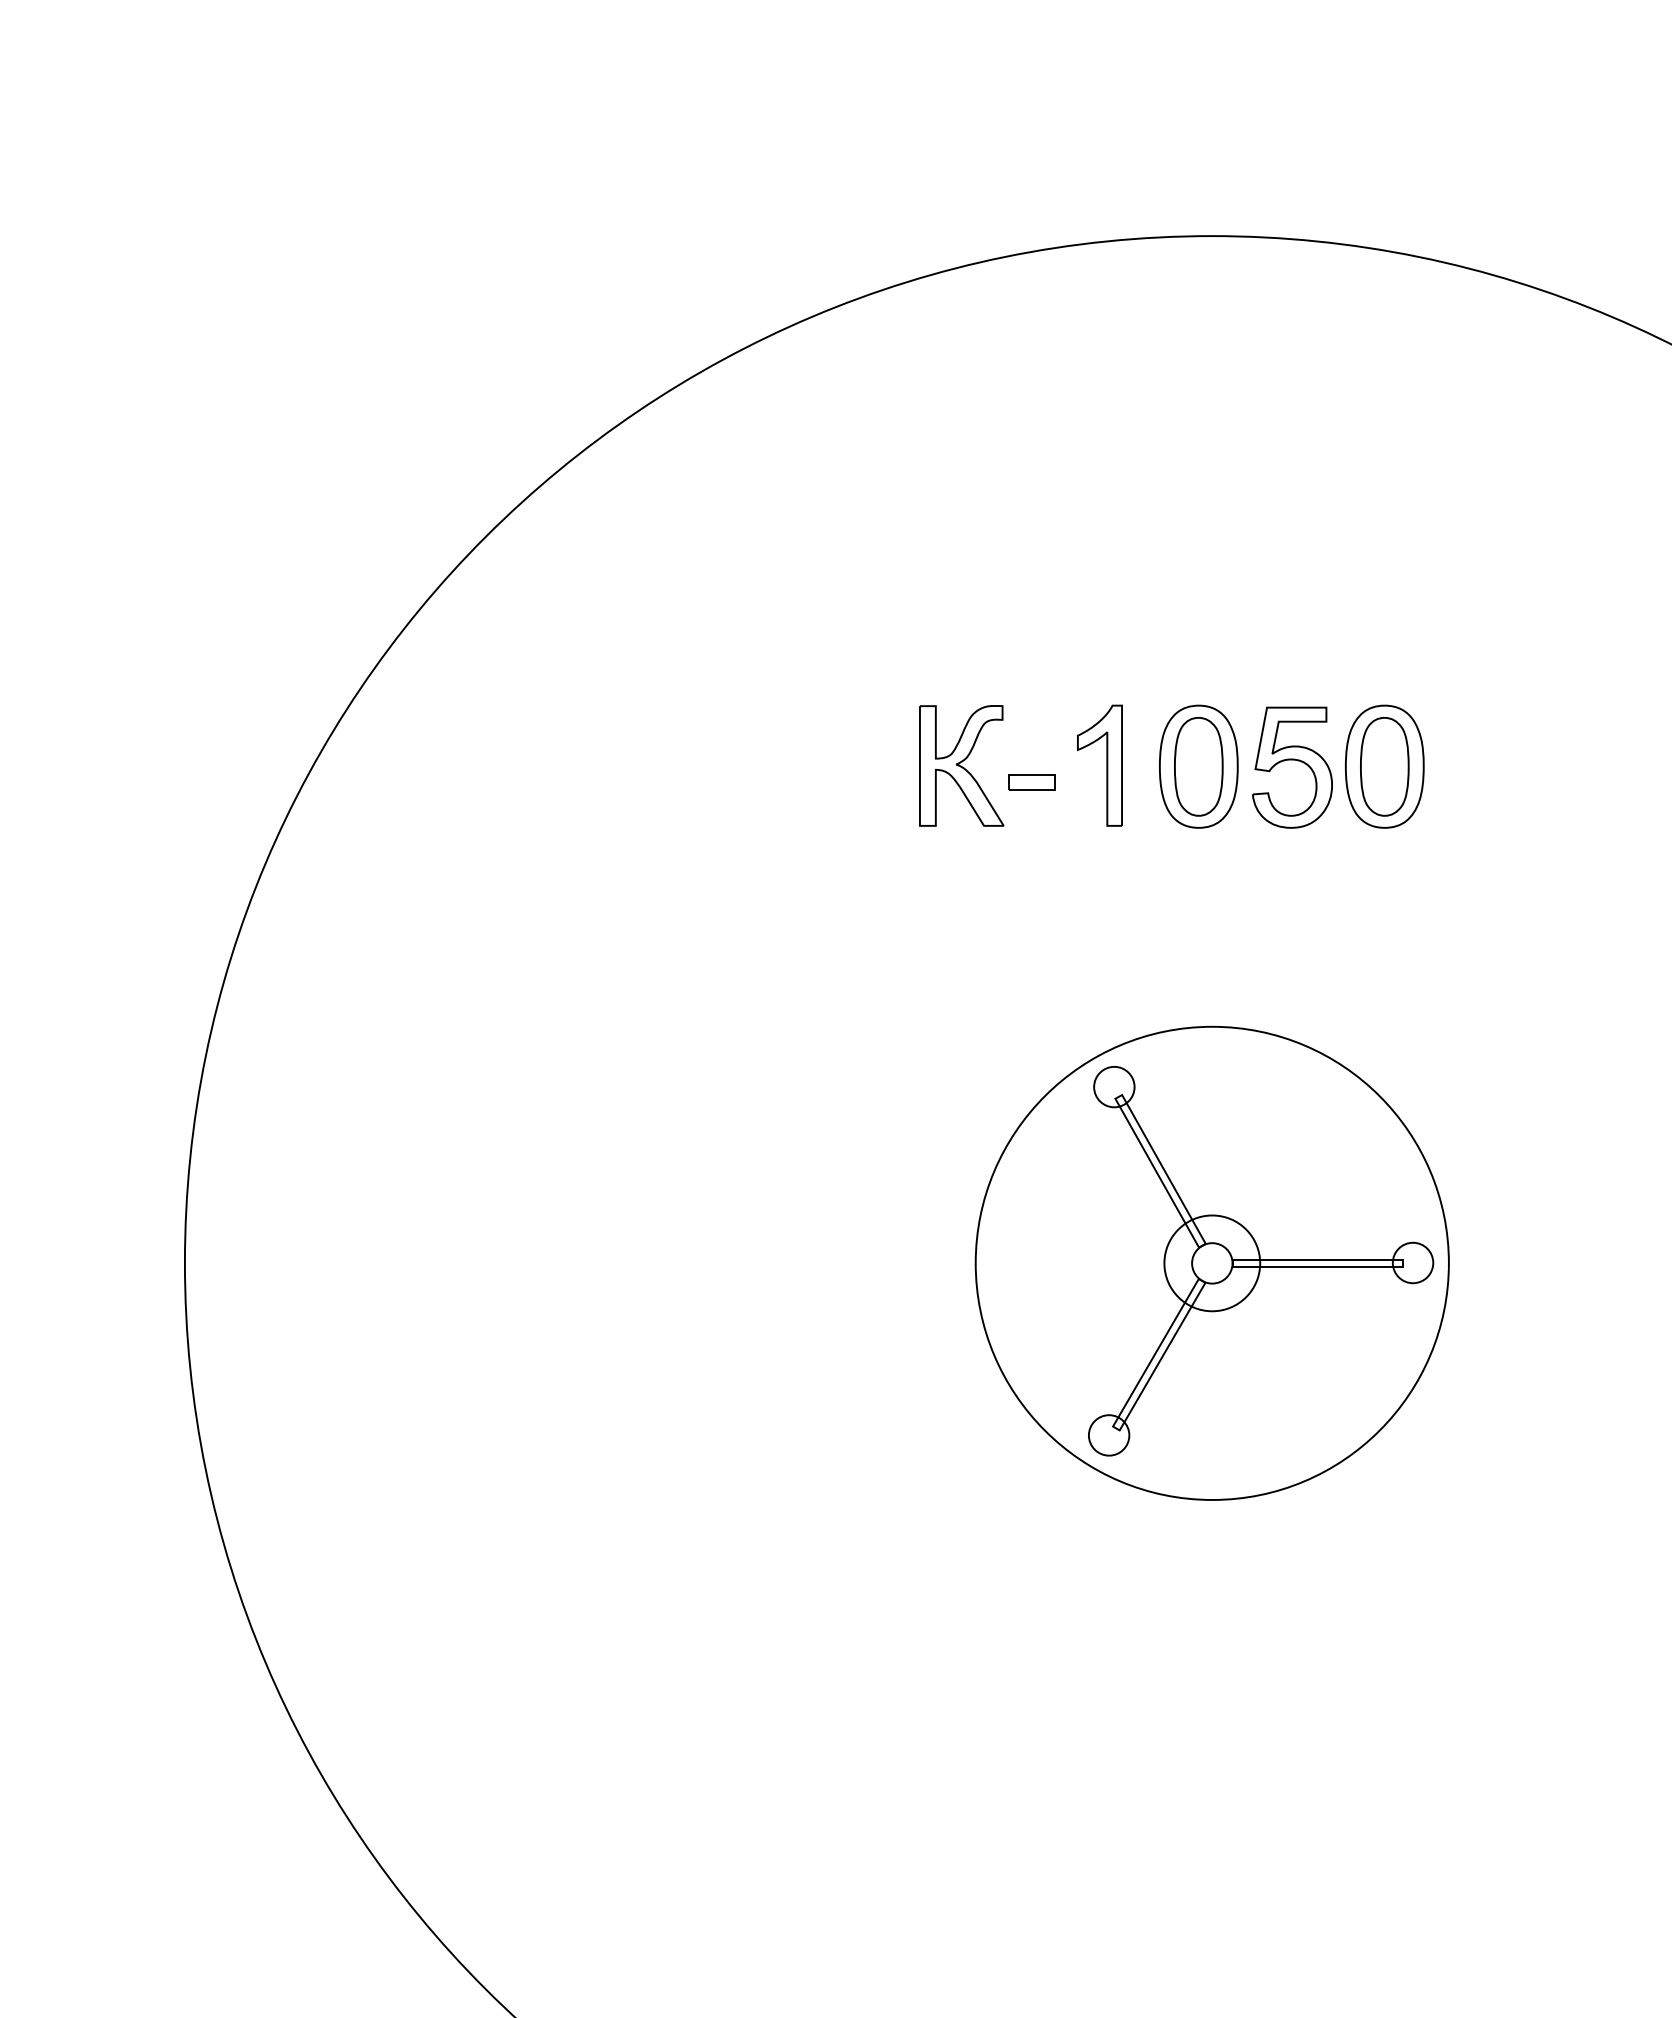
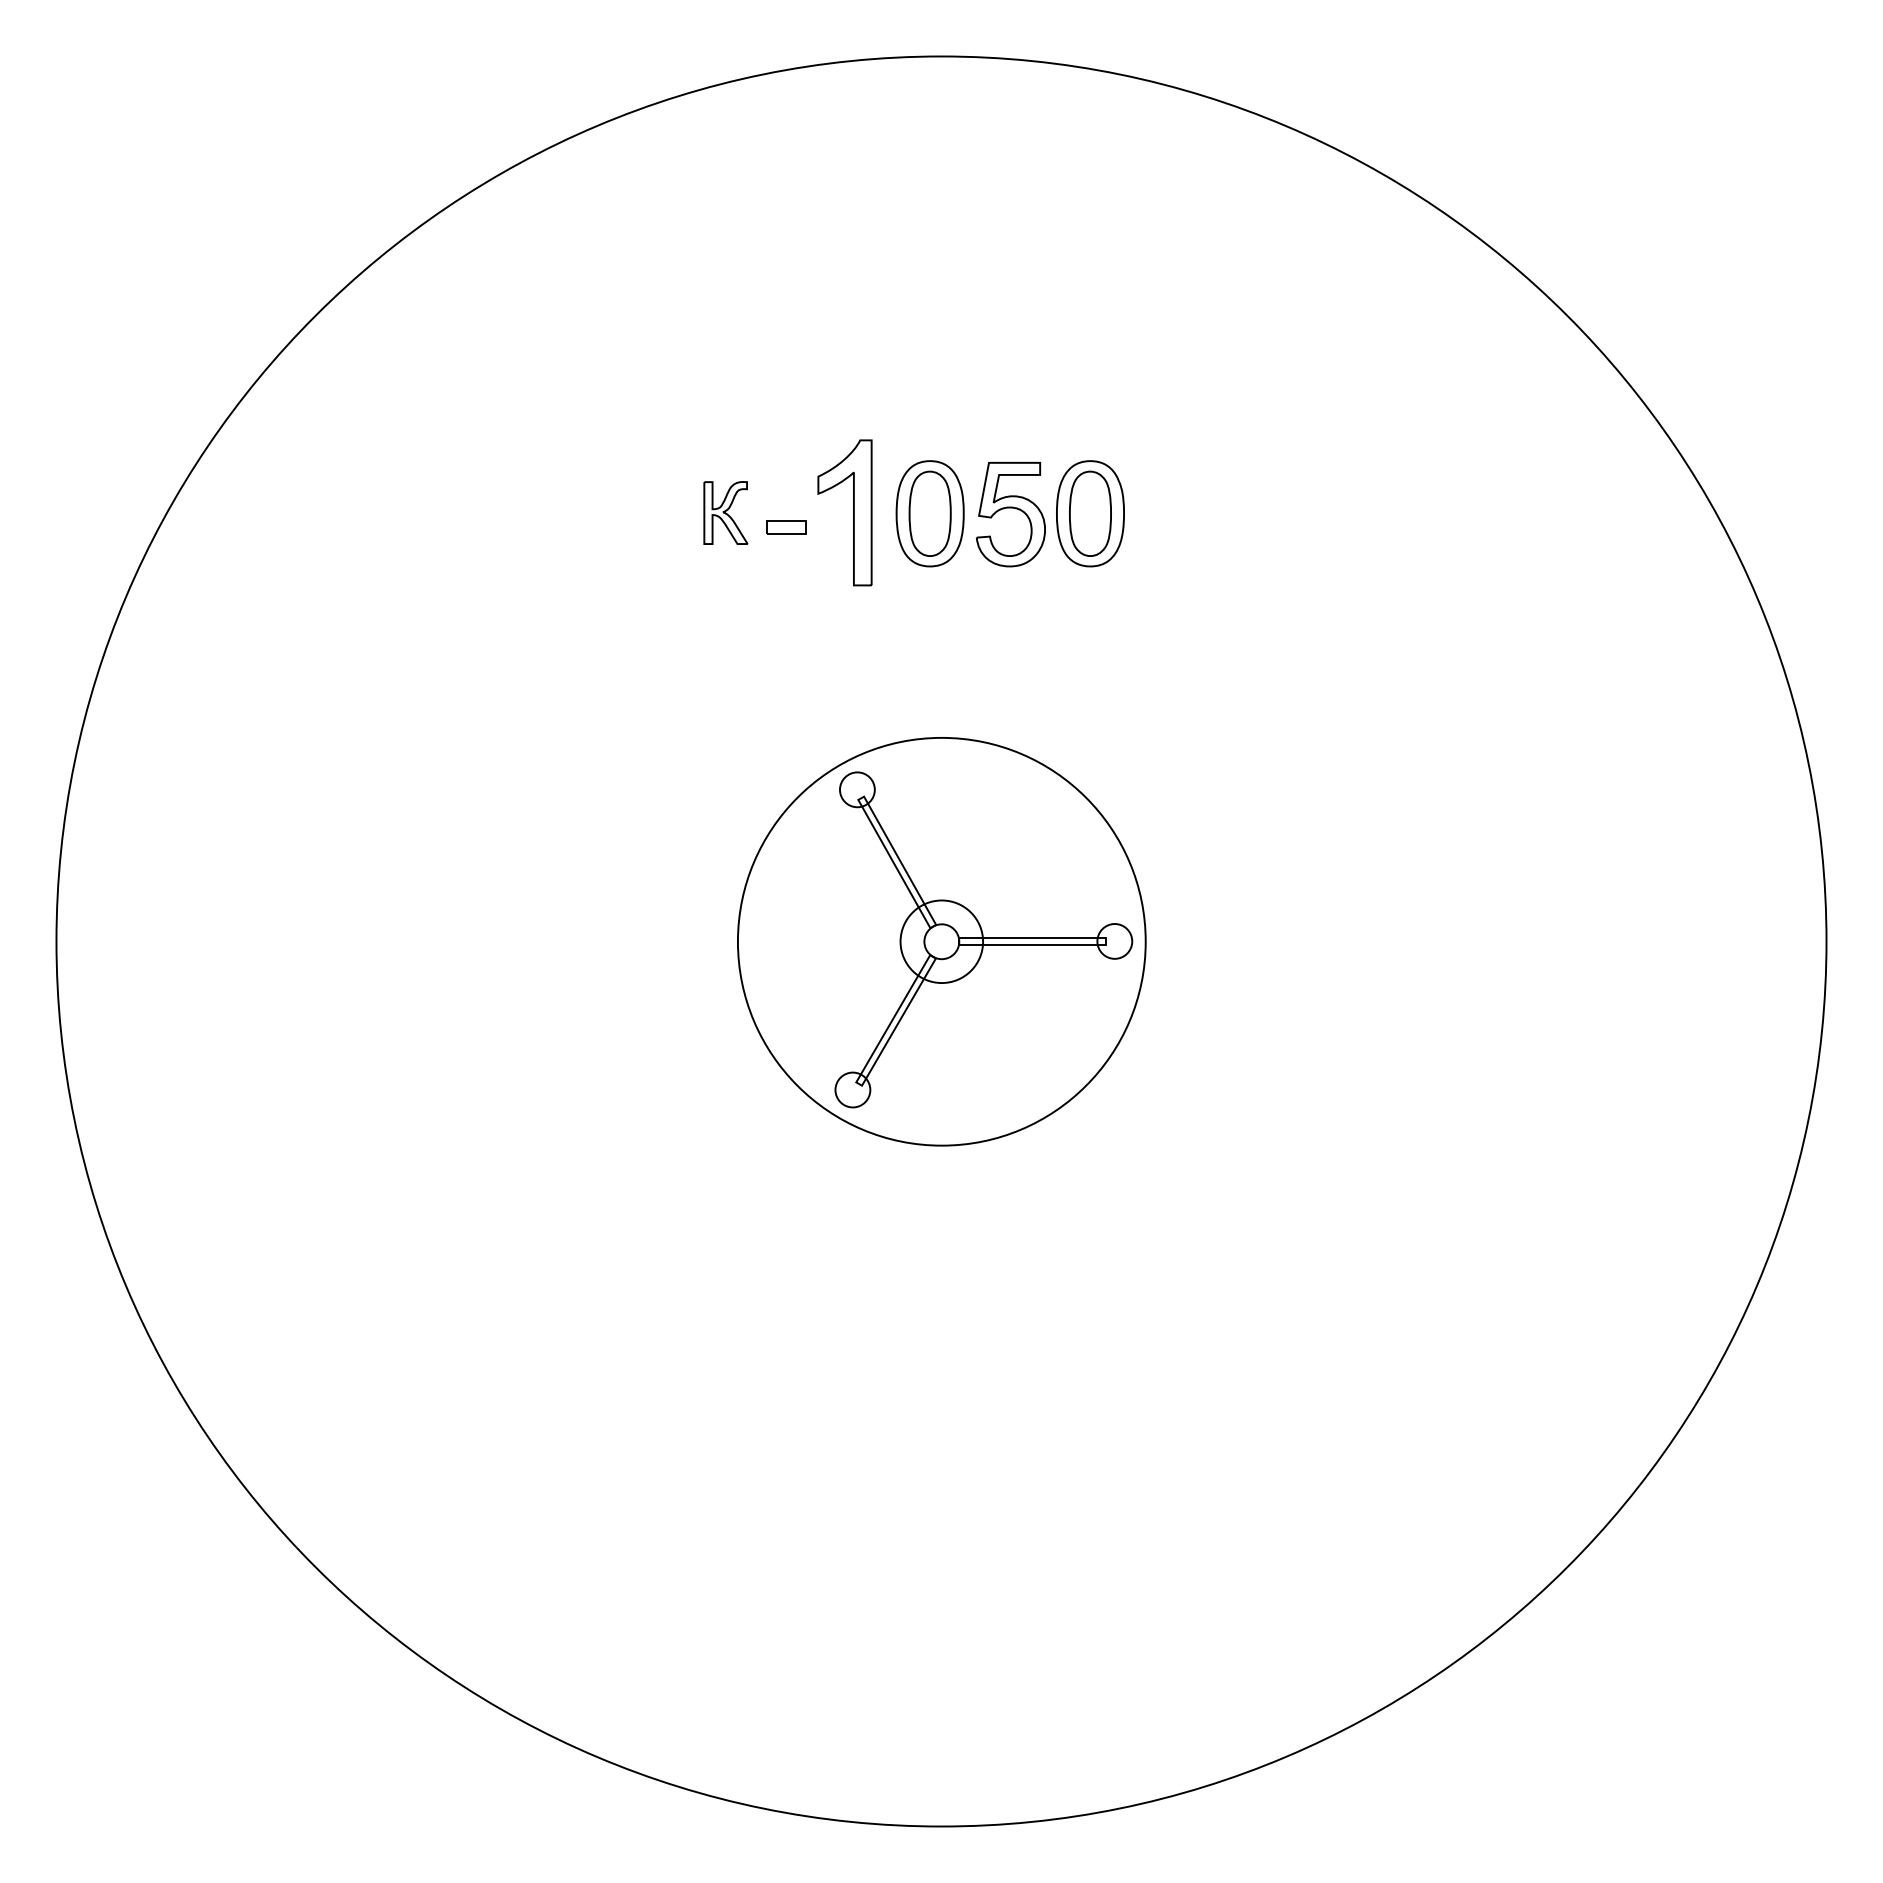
part: (961, 765) -> (725, 512), size x0.6
part: (1099, 765) -> (844, 512), size x1.4

